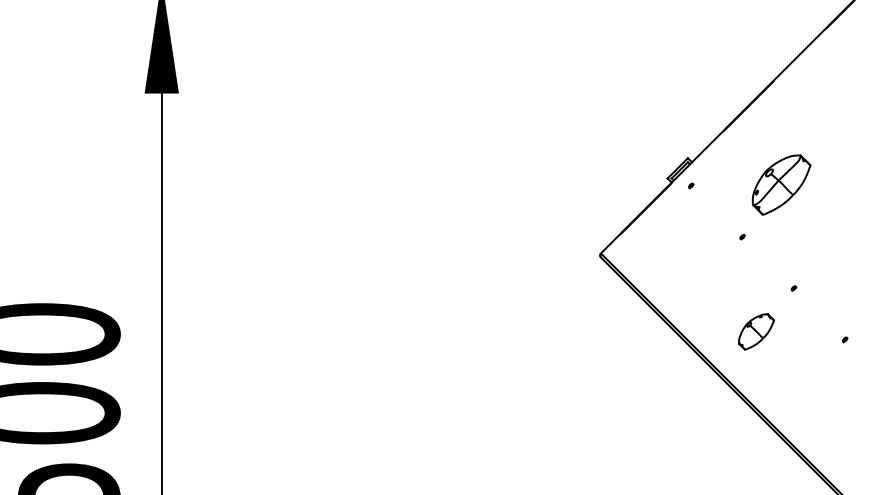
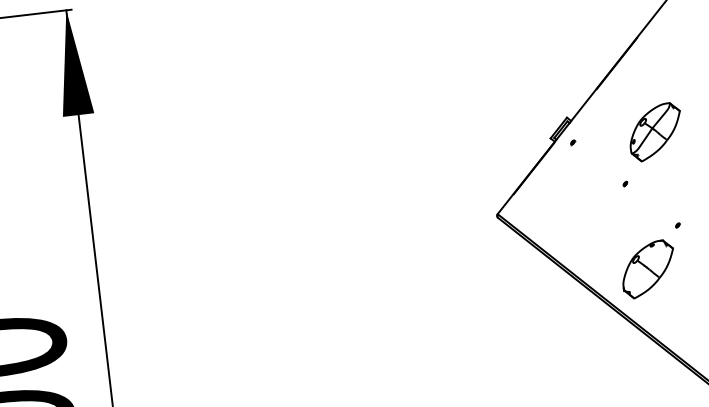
part: (756, 331) -> (648, 268), size x1.67

